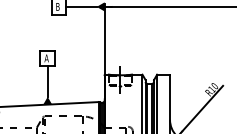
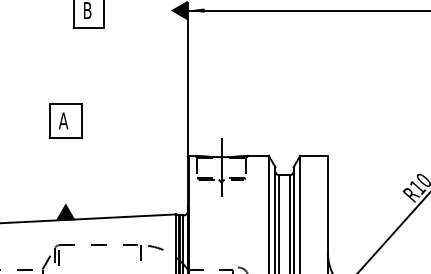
line: (80, 6) -> (136, 9), removed
line: (47, 81) -> (65, 170), removed

